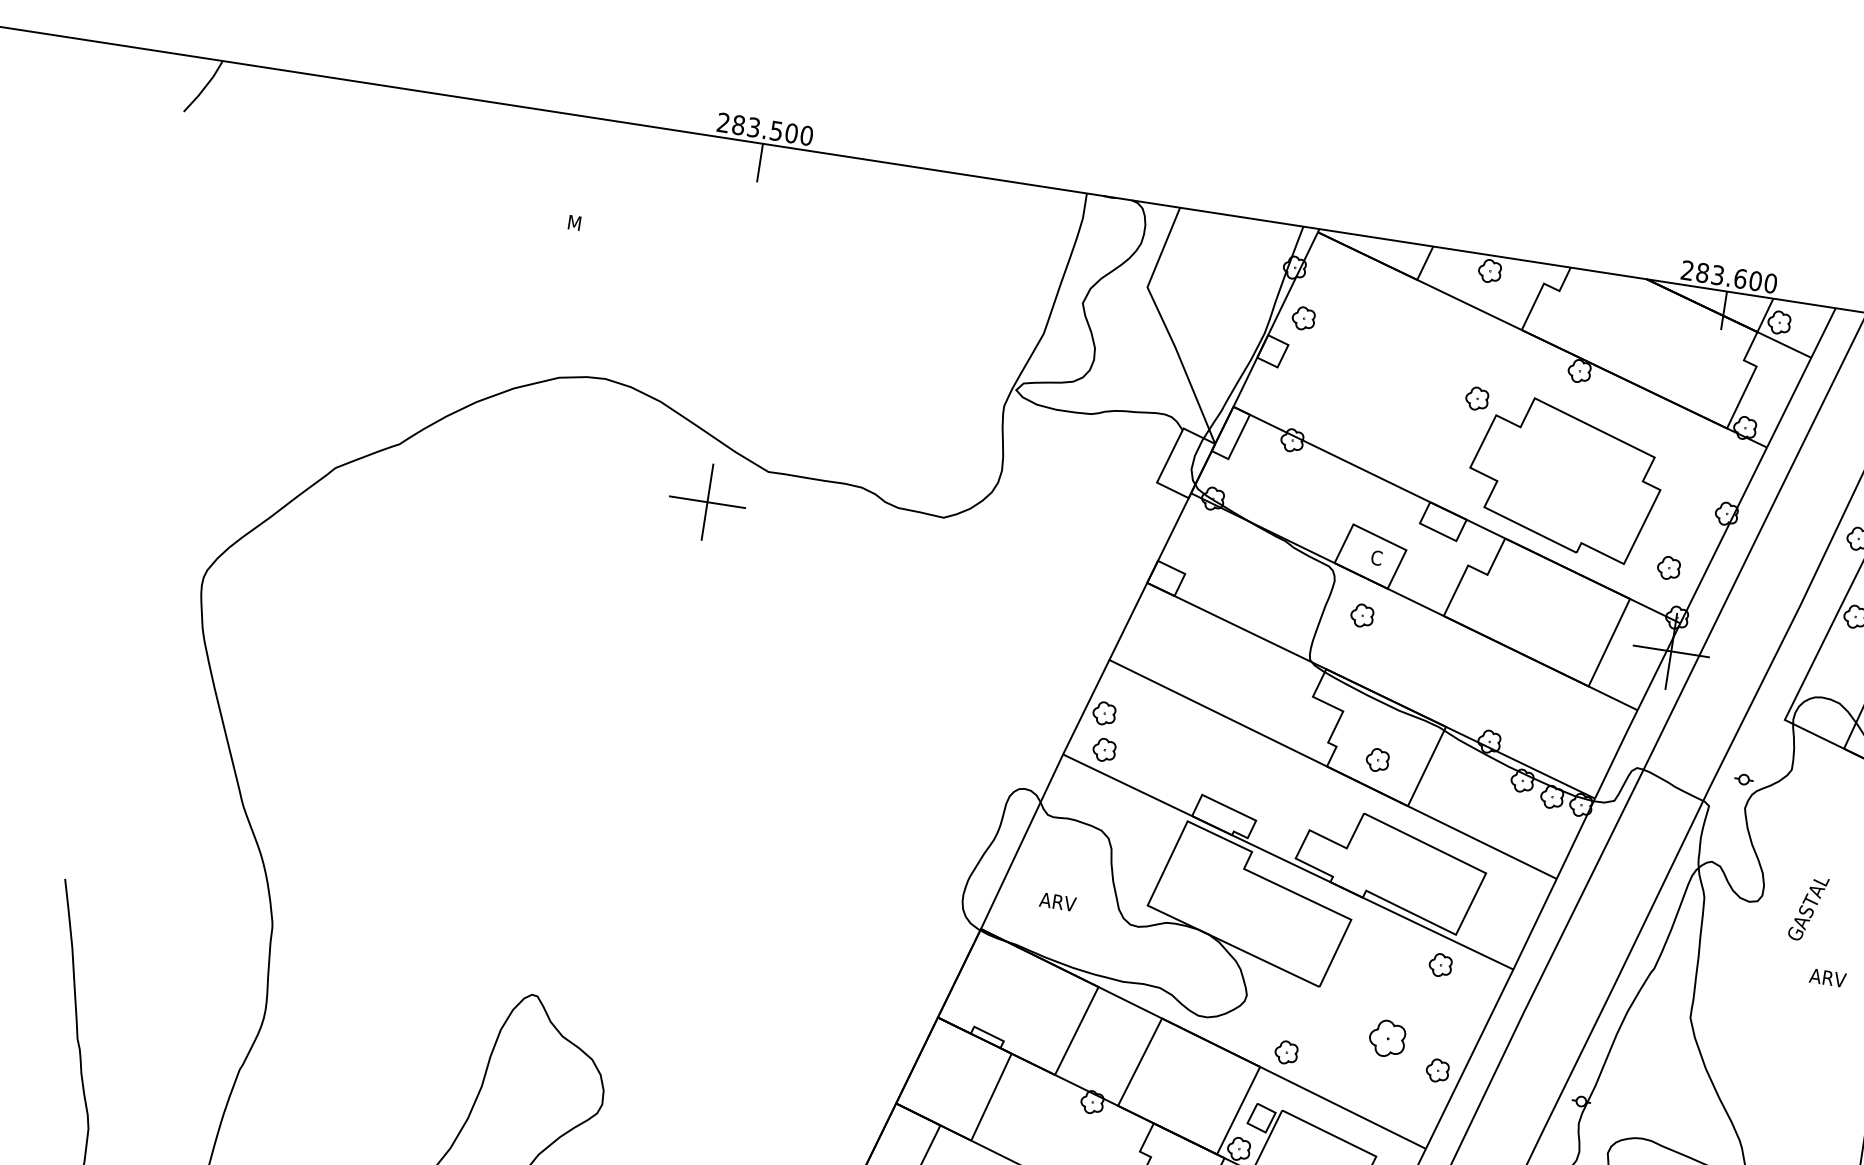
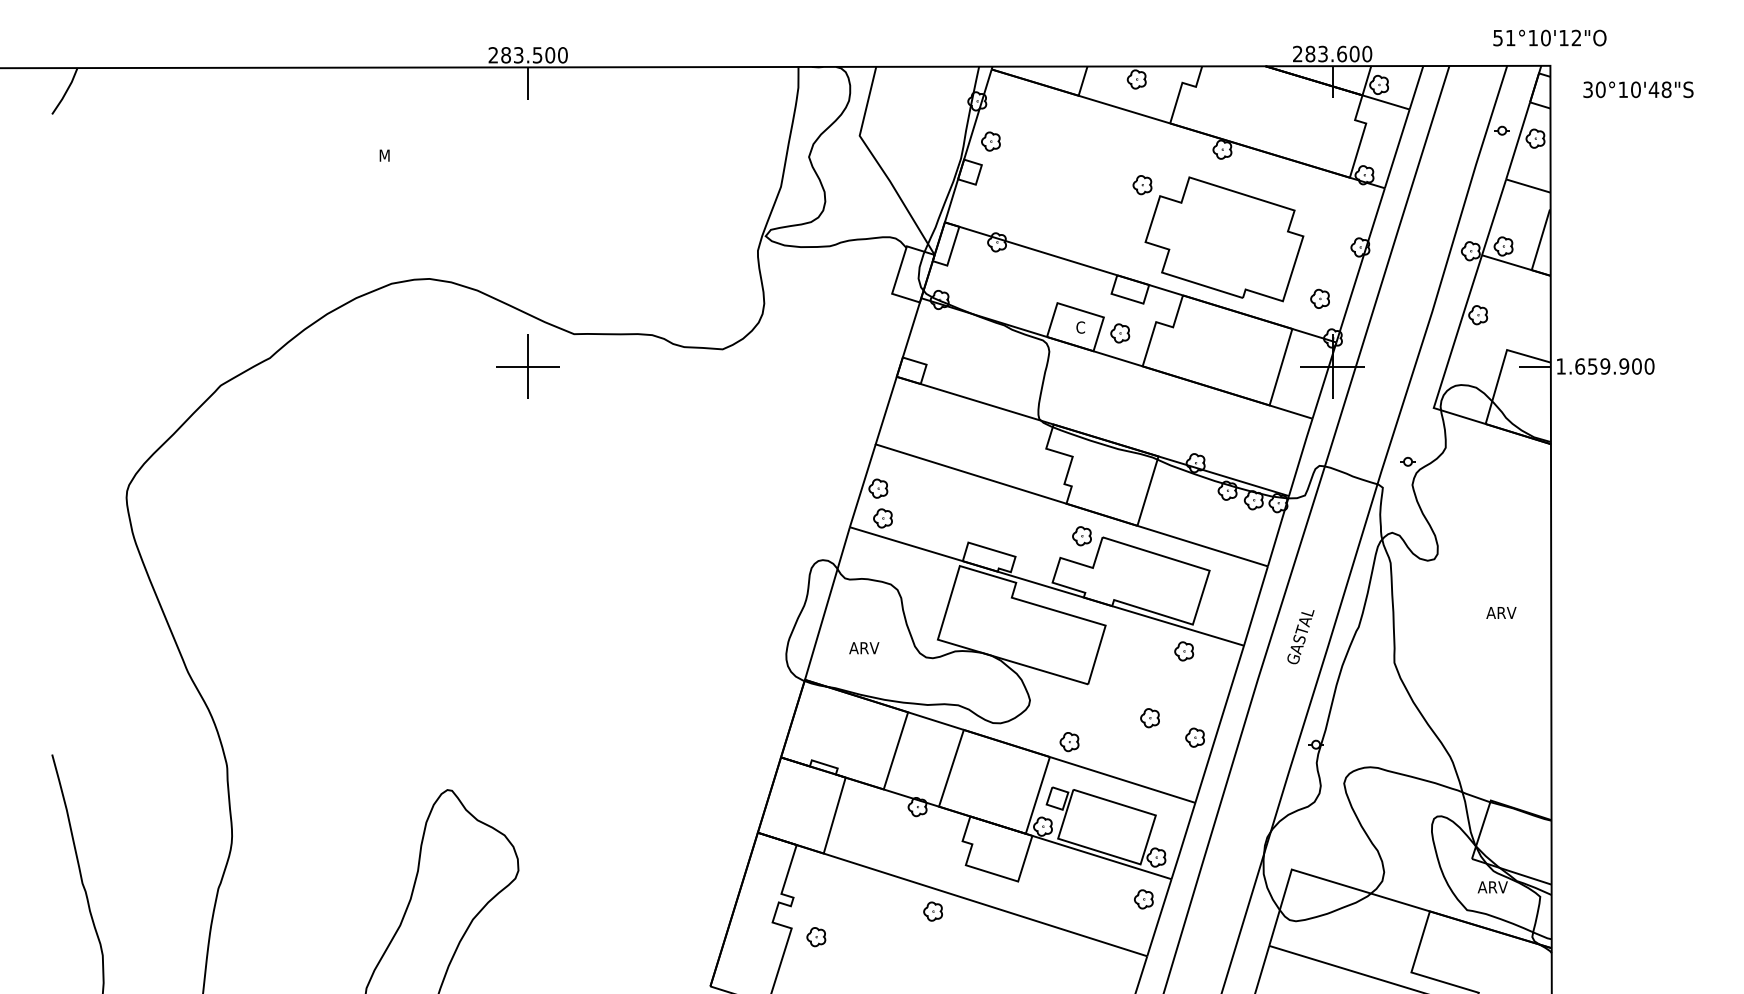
part: (1362, 615) -> (1120, 333), moved
part: (1377, 760) -> (1081, 536), moved
text: (1807, 909) -> (1300, 637), moved
part: (1386, 1039) -> (1149, 718), size x0.62

